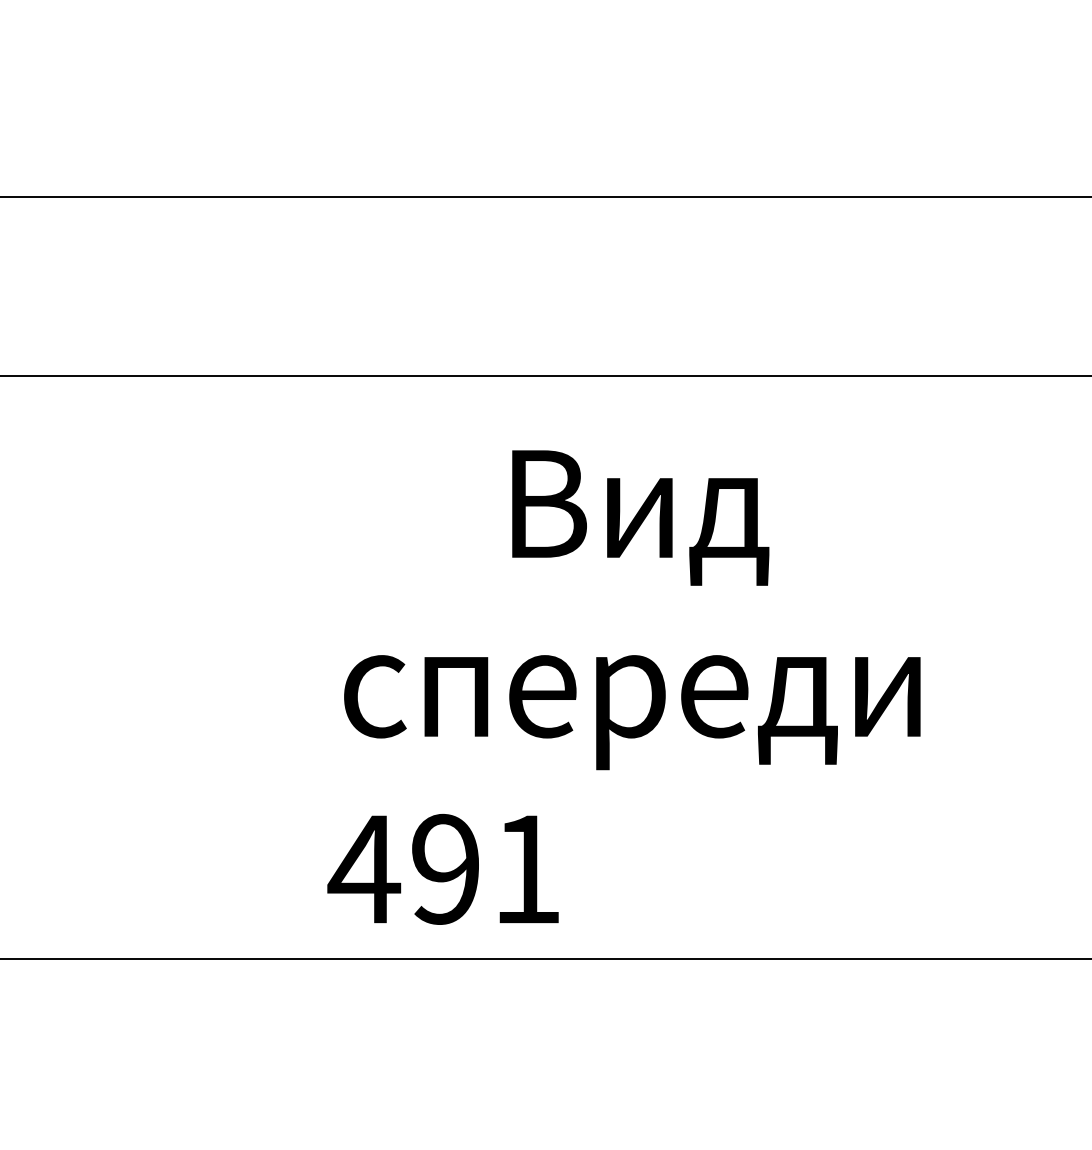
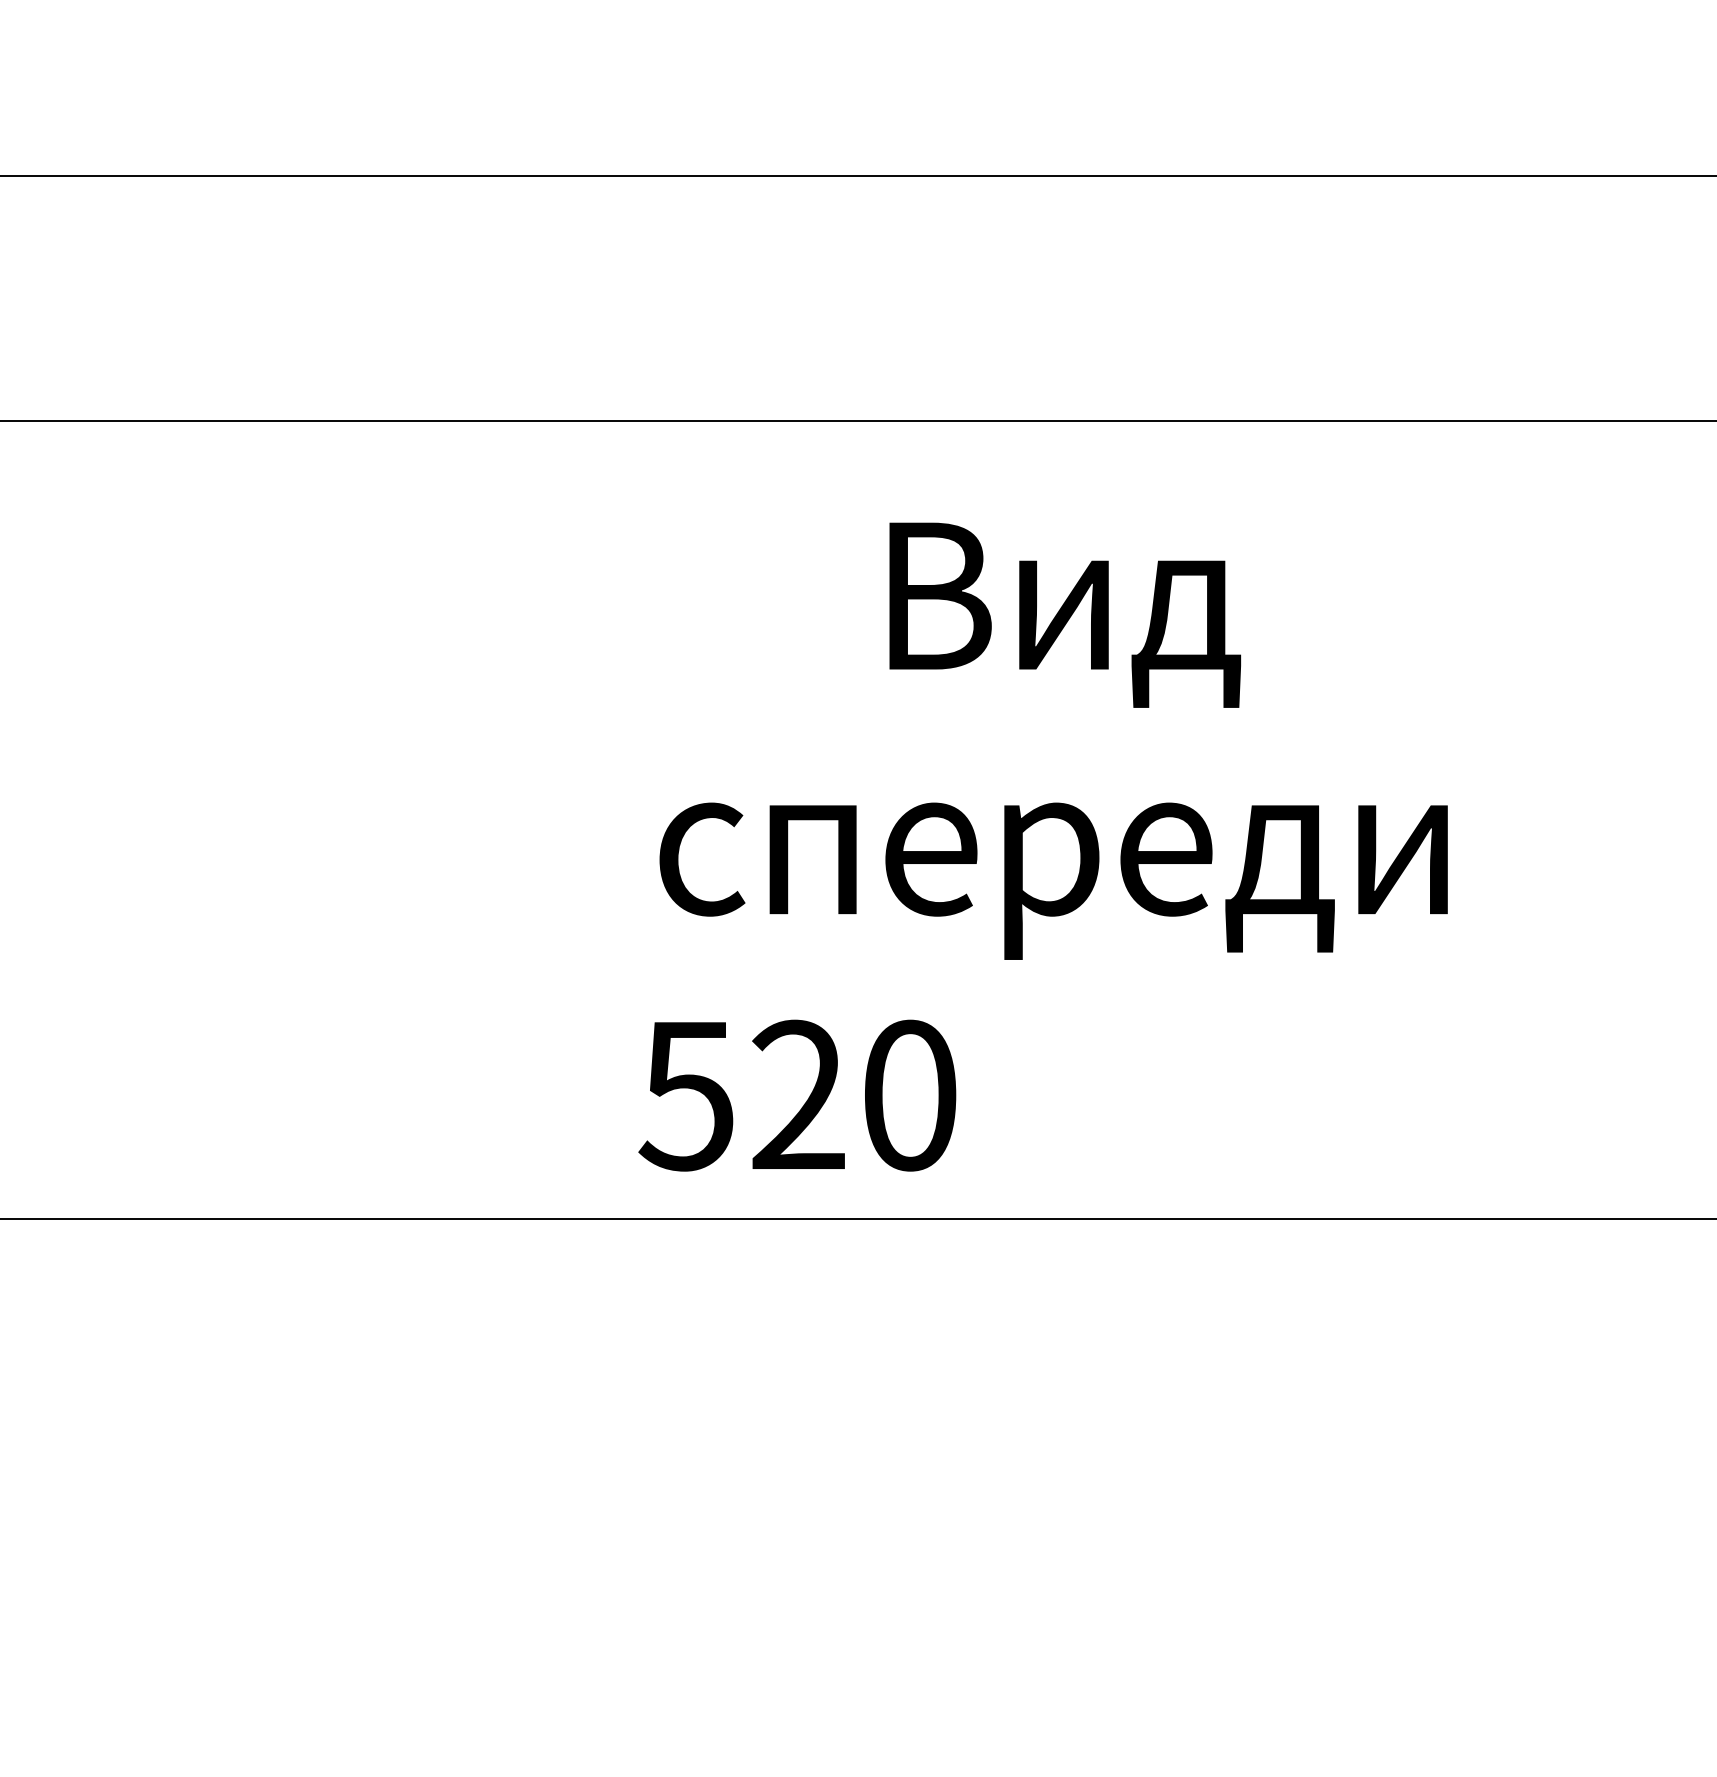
text: (444, 869) -> (796, 1095), 491 -> 520

